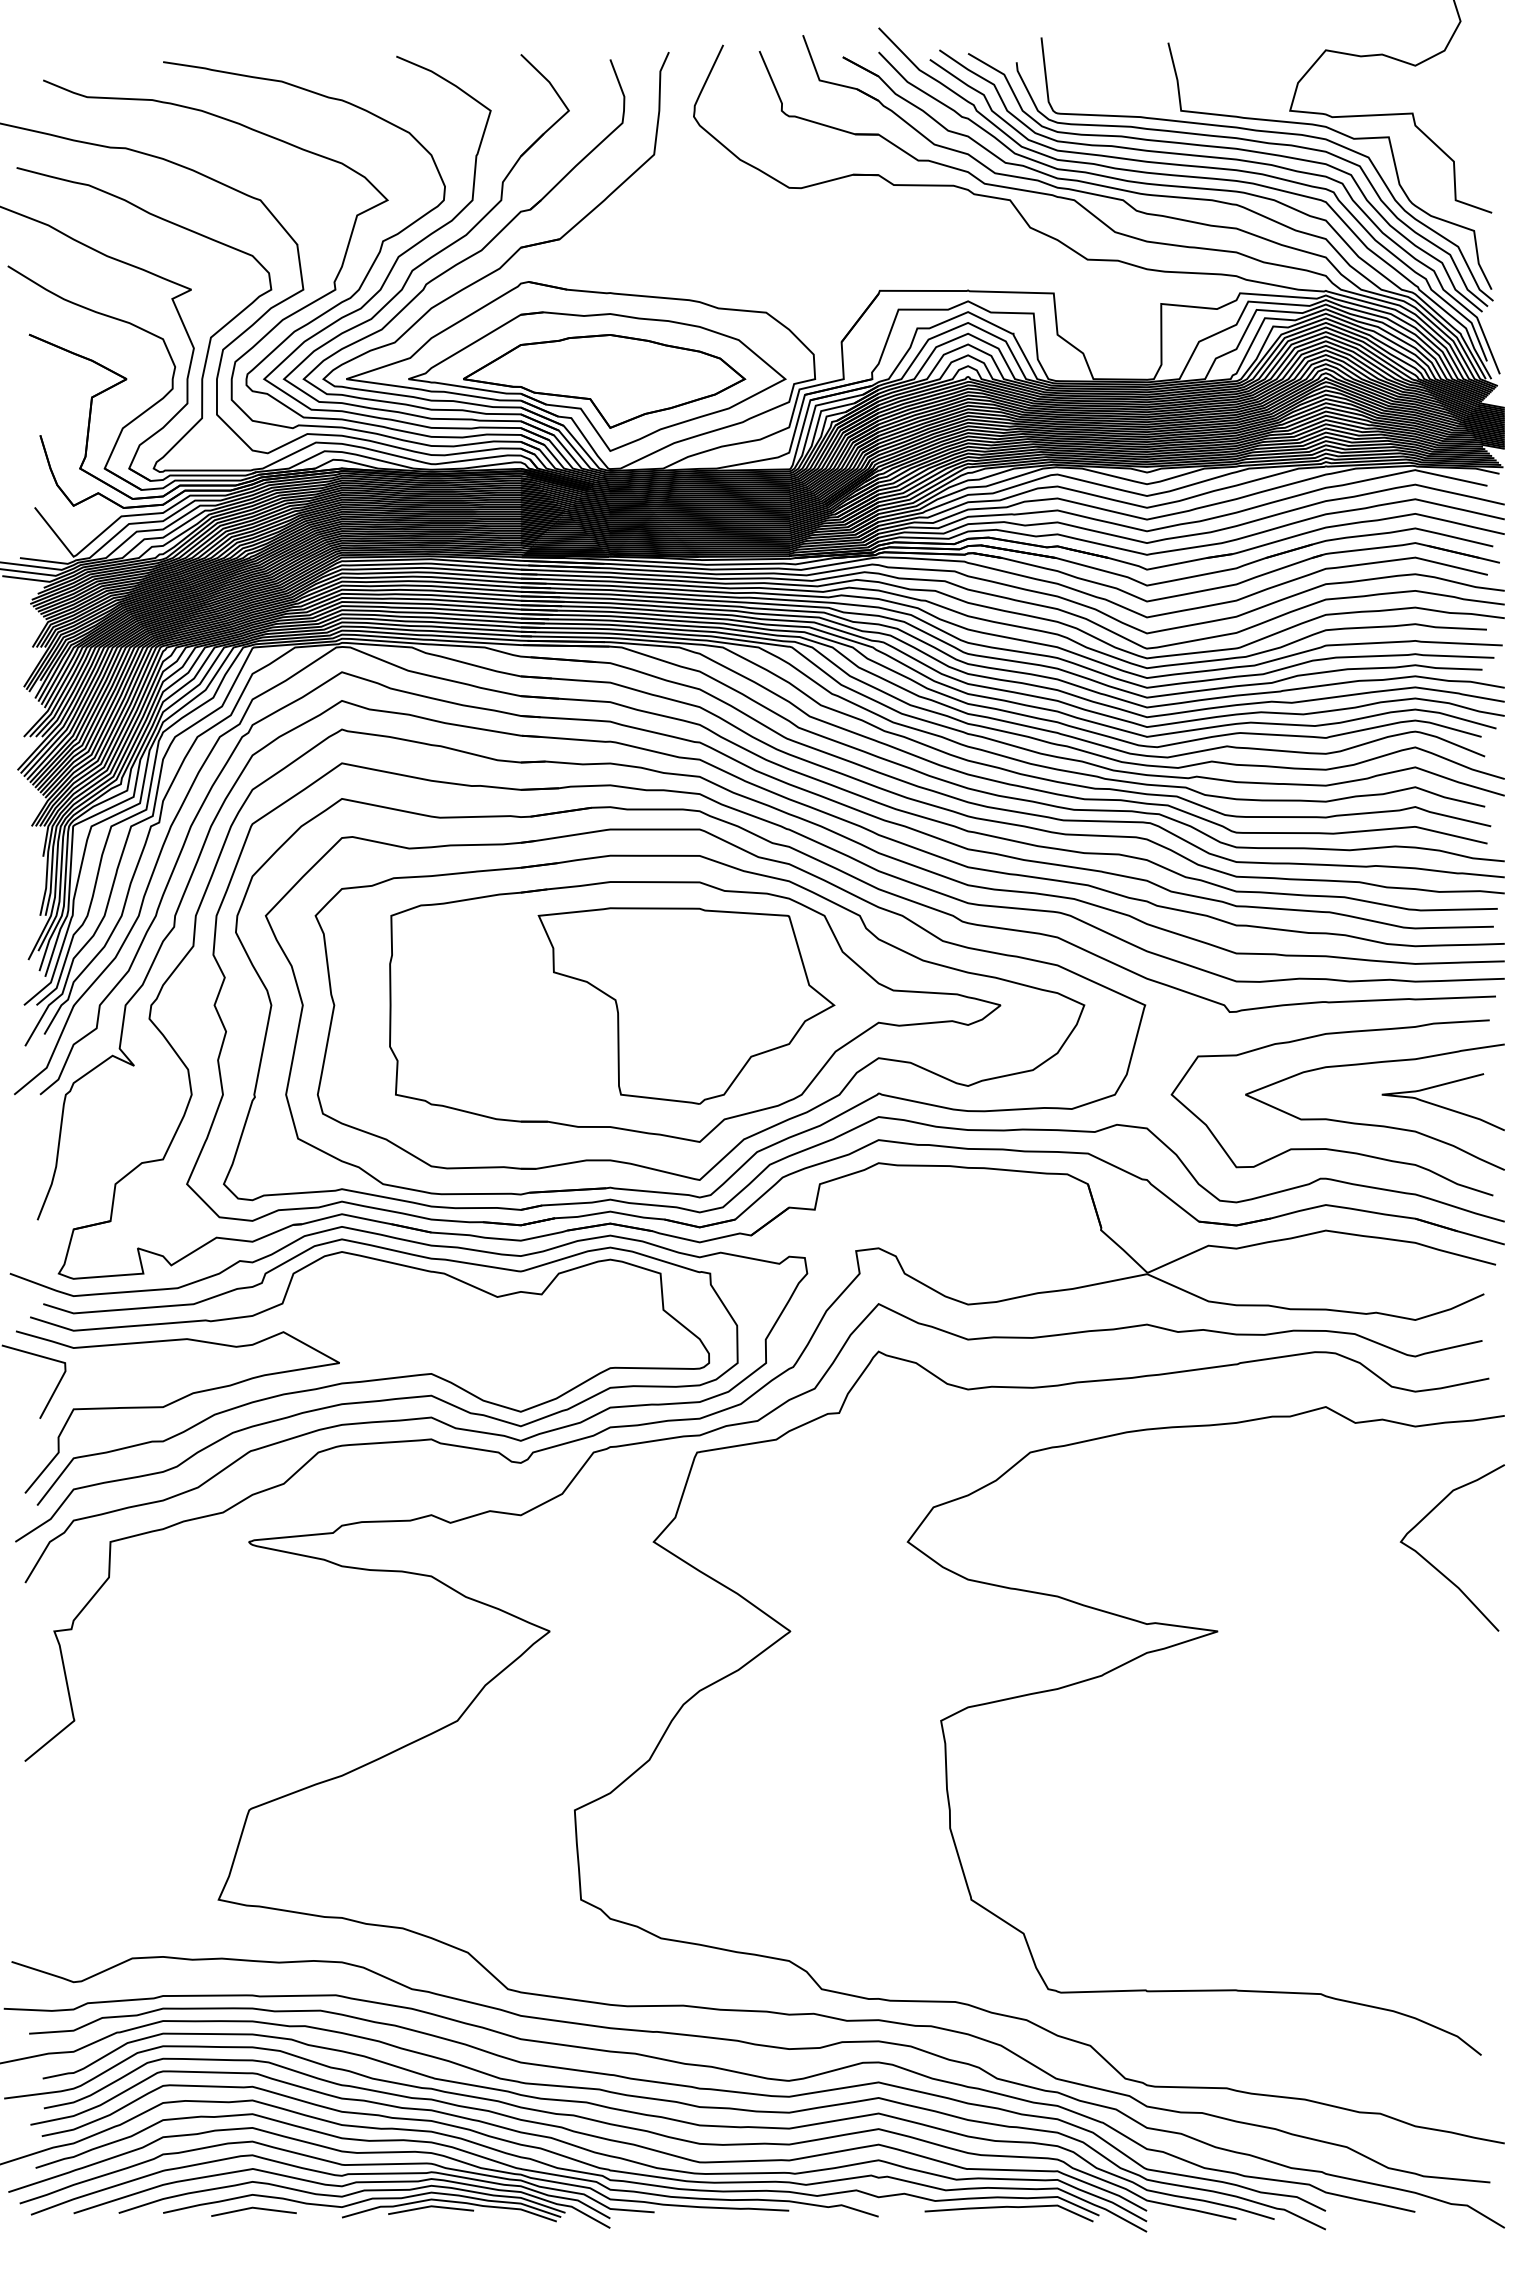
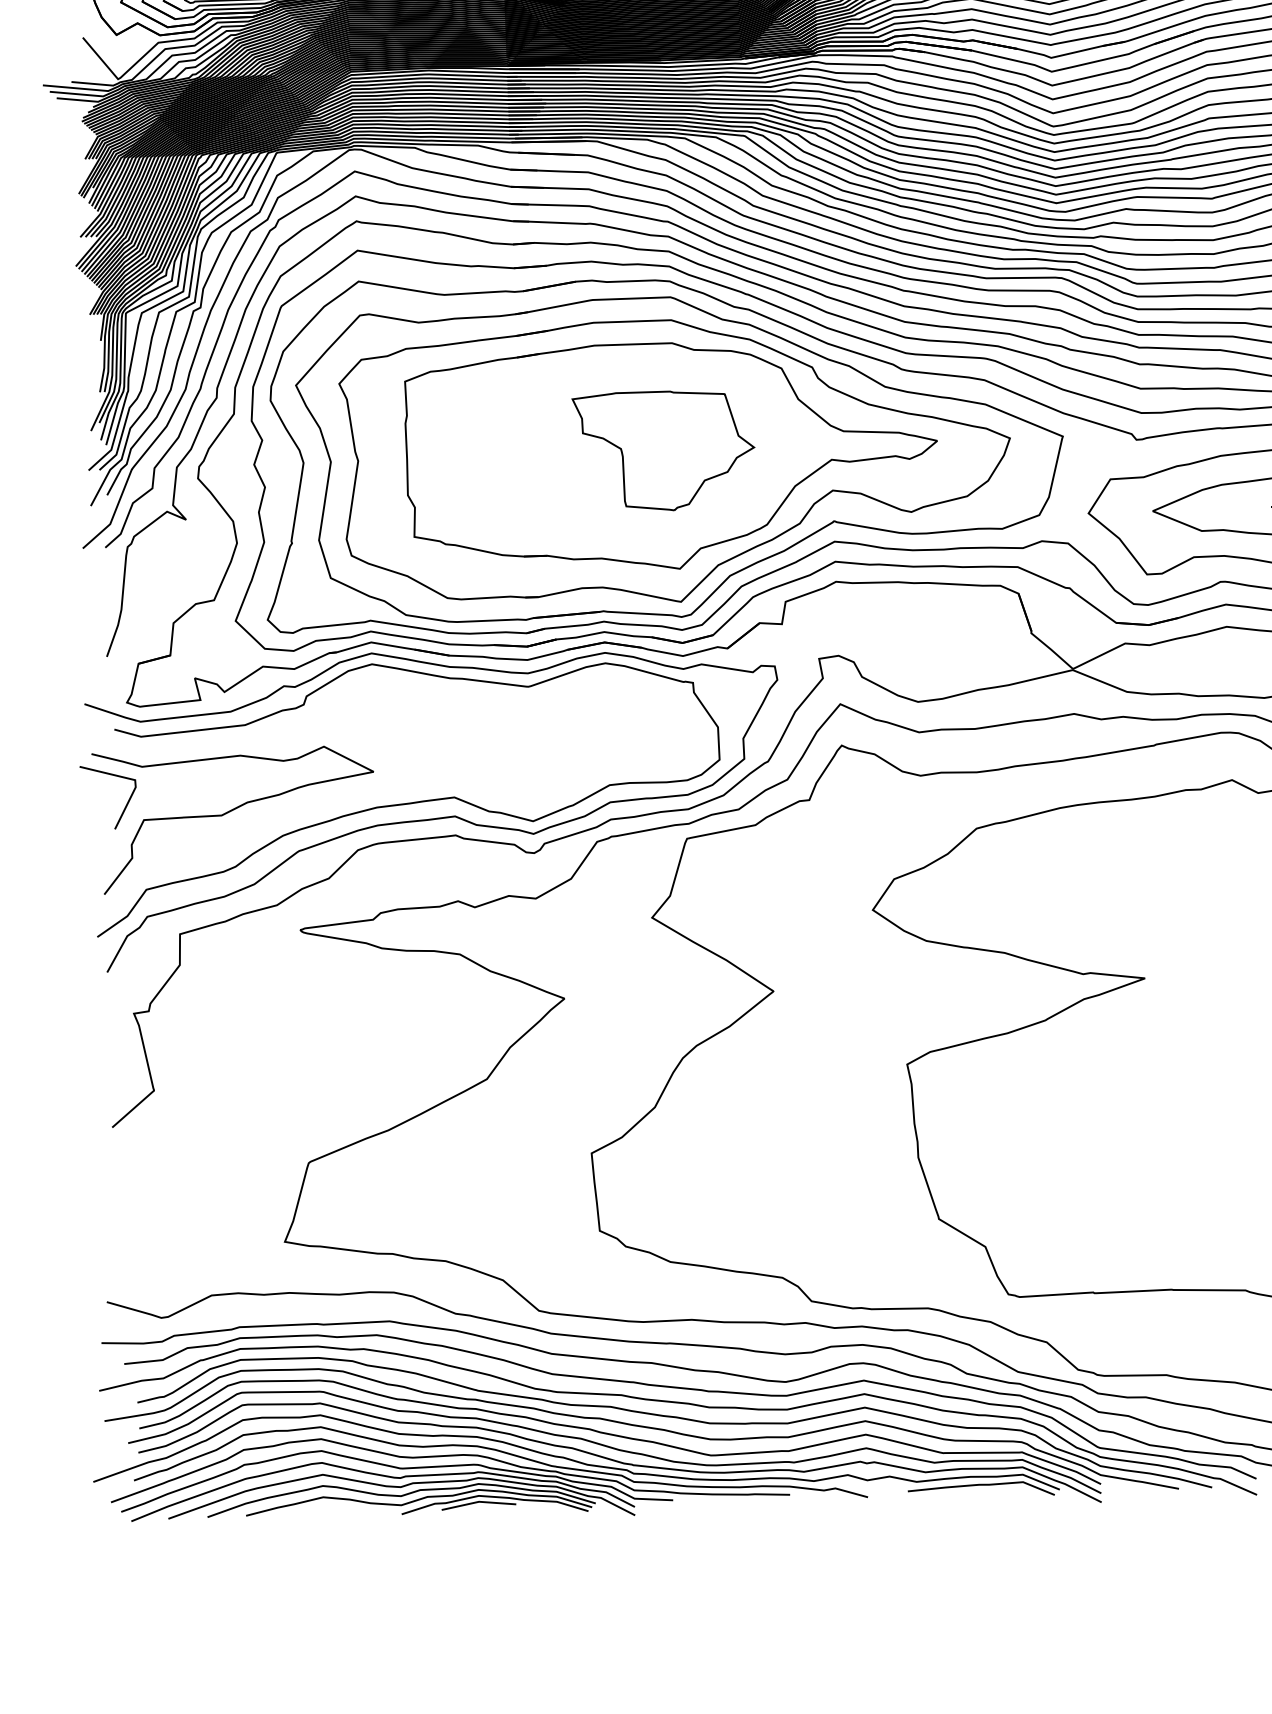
part: (686, 1005) -> (664, 450), size x0.7
curve: (370, 1379) -> (401, 785), removed
line: (253, 2208) -> (324, 1509), removed

